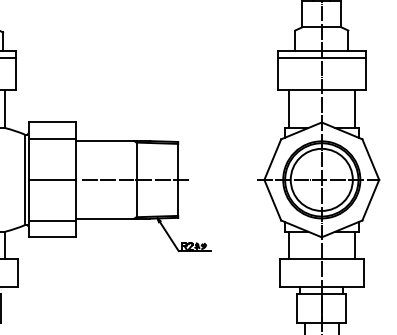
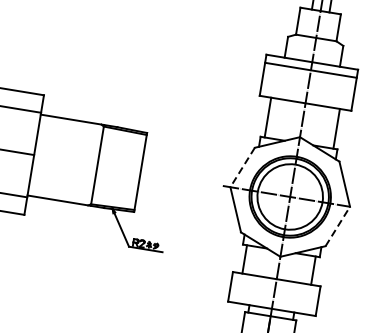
line: (272, 159) -> (242, 167), solid -> dashed
line: (136, 179) -> (97, 164), removed
line: (370, 200) -> (337, 226), solid -> dashed

